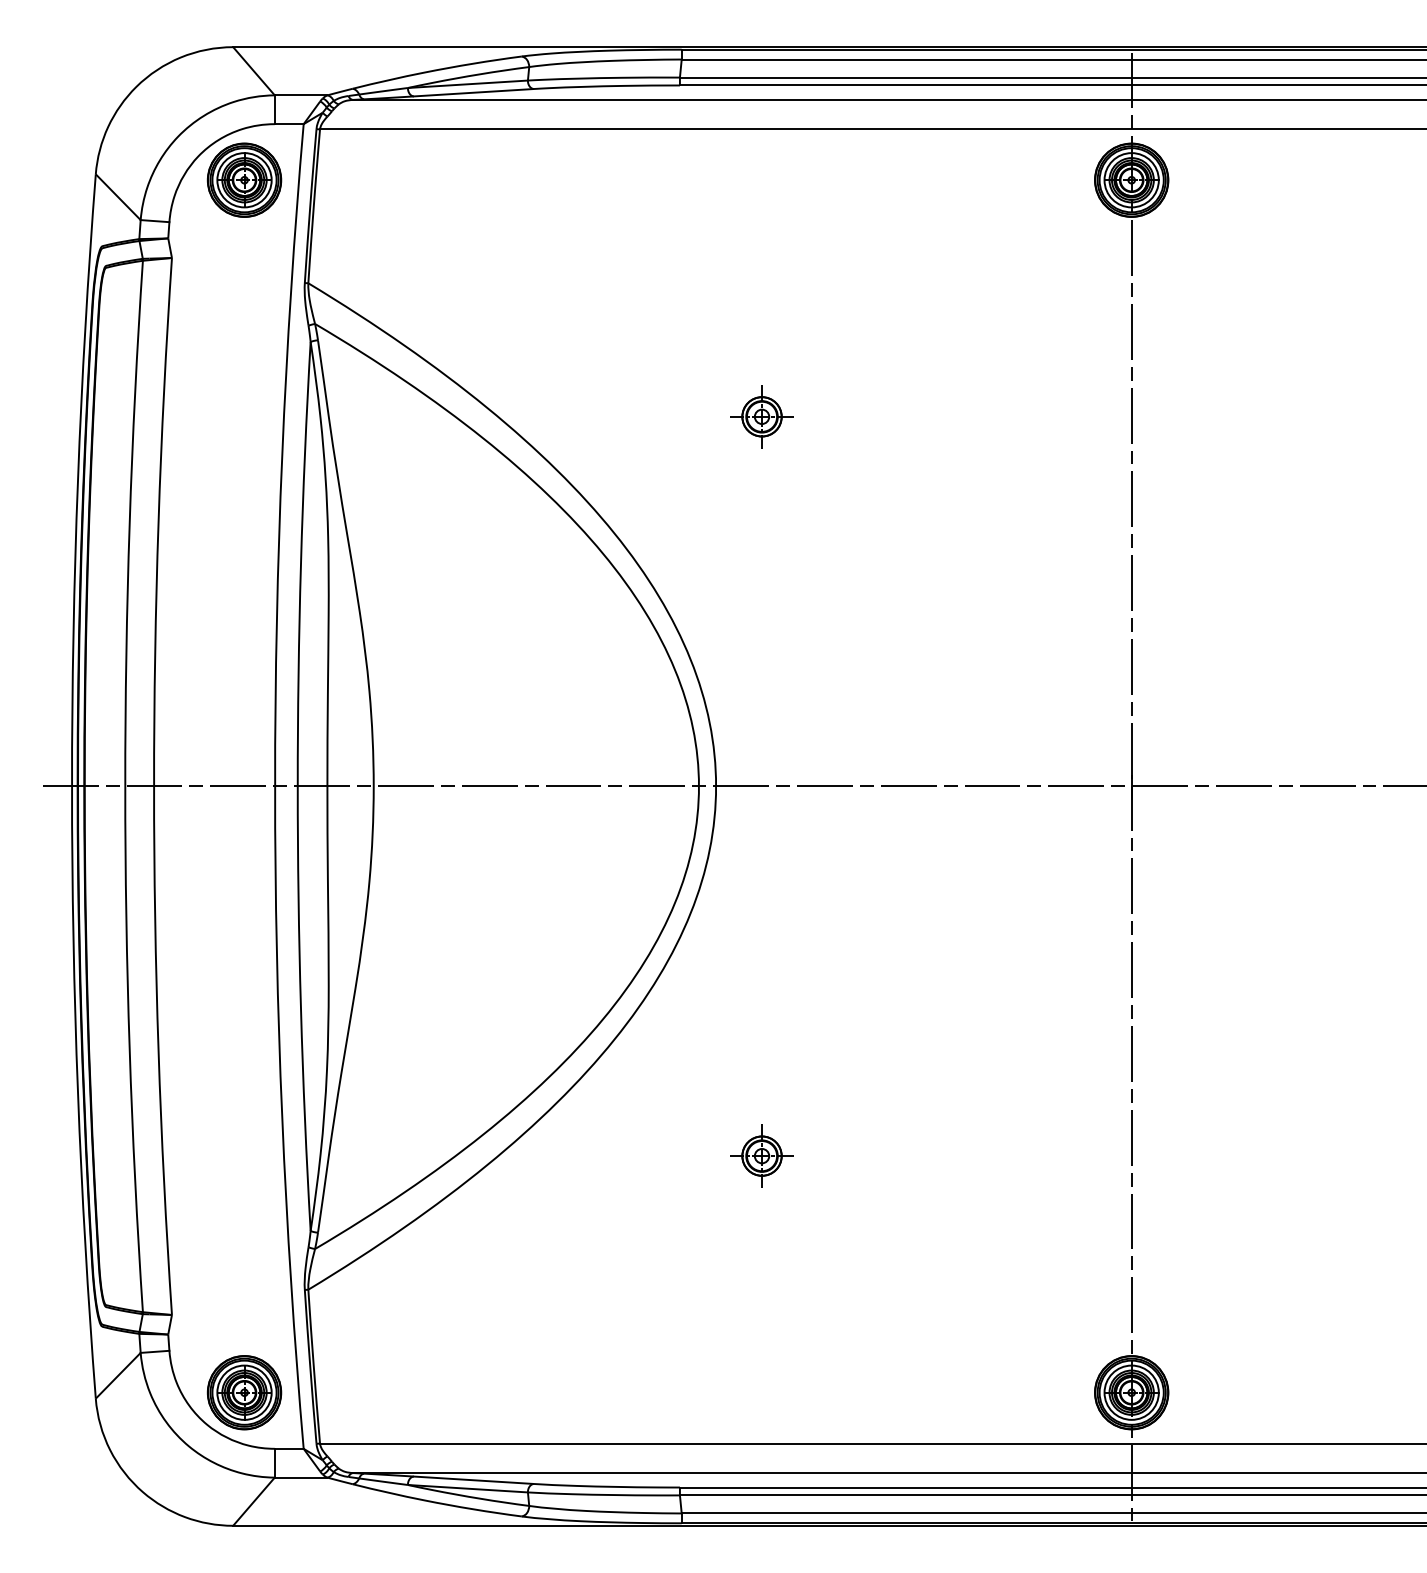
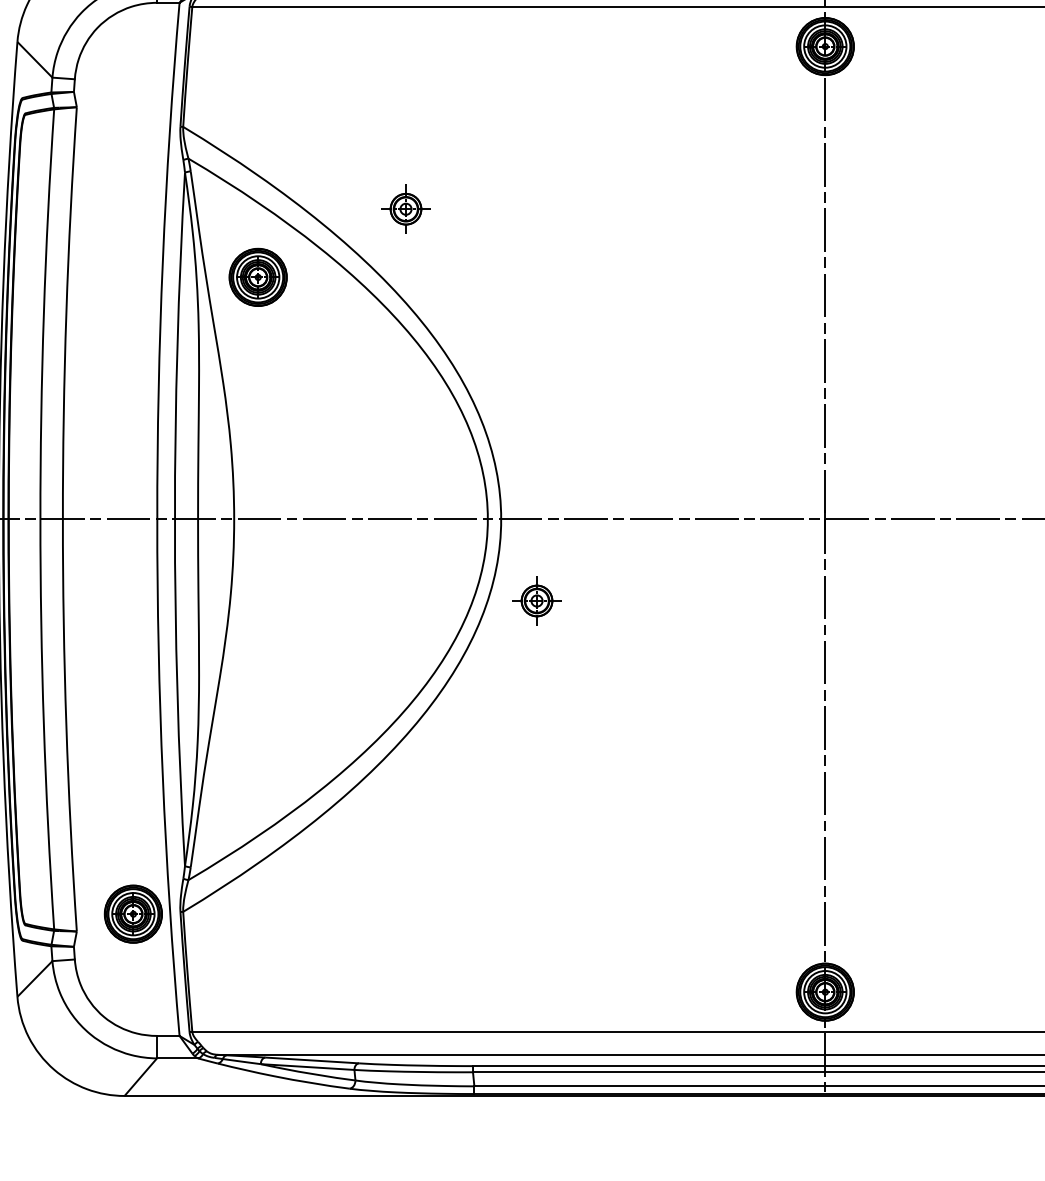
part: (244, 179) -> (258, 276), moved
part: (761, 416) -> (405, 208), moved
part: (761, 1155) -> (536, 600), moved
part: (244, 1392) -> (133, 914), moved

